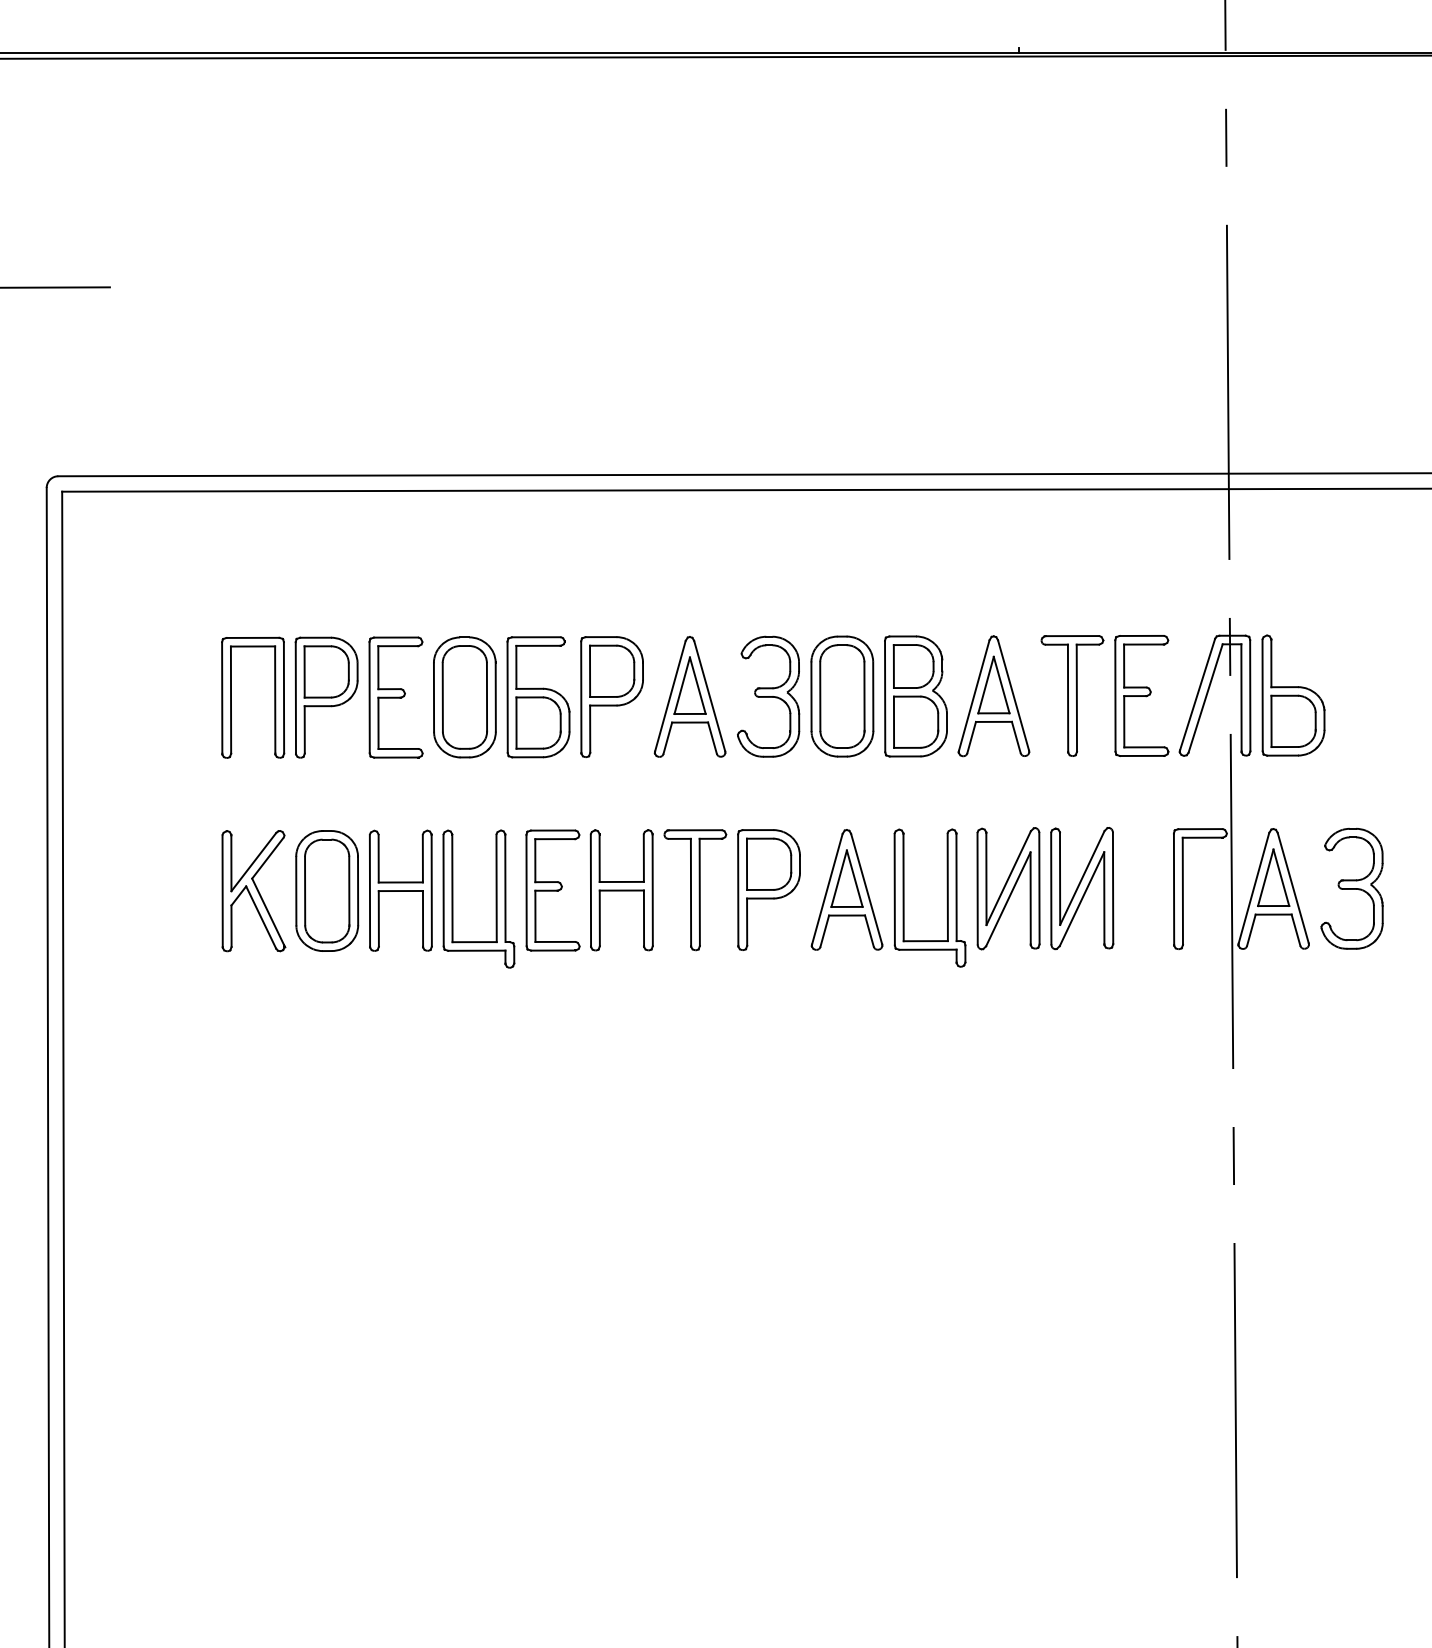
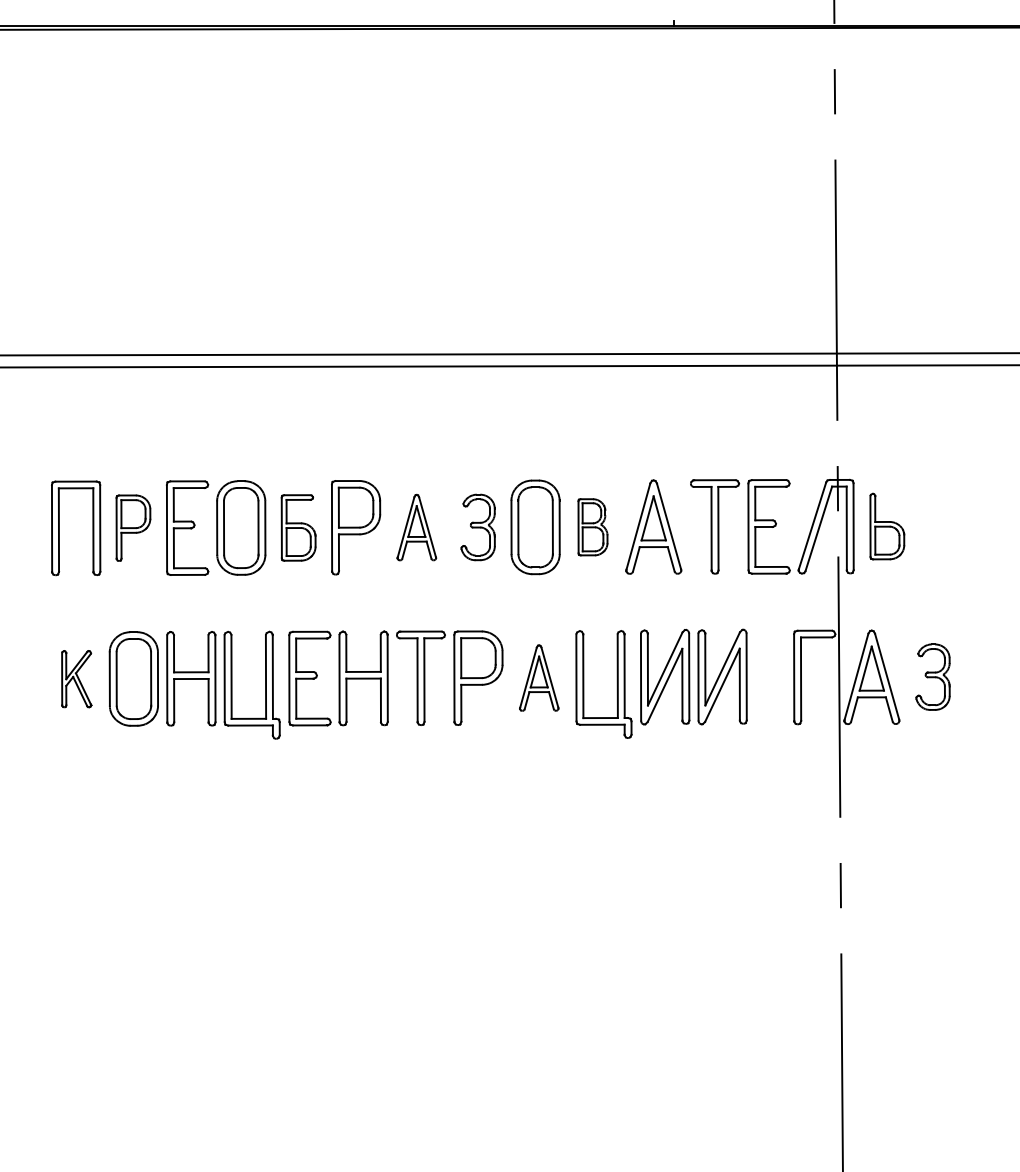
part: (1293, 695) -> (887, 526), size x0.7
part: (689, 696) -> (416, 527), size x0.7
part: (768, 696) -> (477, 527), size x0.7
part: (915, 696) -> (592, 527), size x0.6
part: (326, 697) -> (133, 528), size x0.7
part: (538, 697) -> (298, 528), size x0.7
part: (1351, 888) -> (932, 677), size x0.7
part: (846, 889) -> (538, 677), size x0.7
part: (253, 891) -> (76, 679), size x0.6

